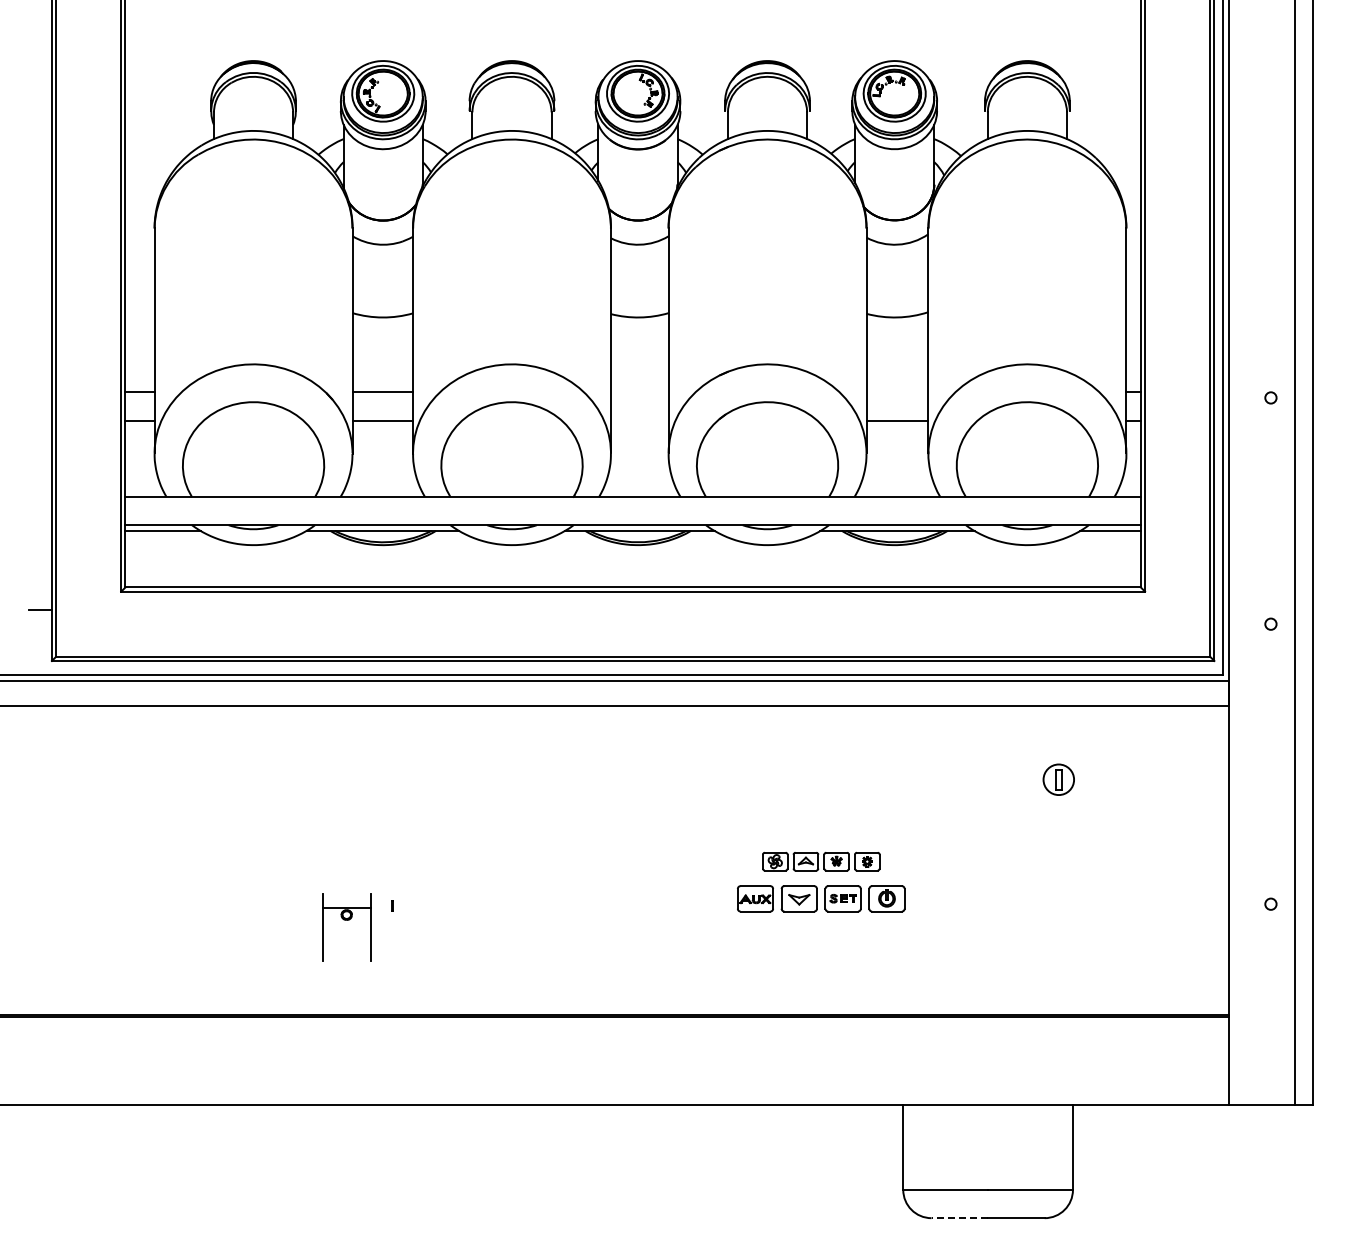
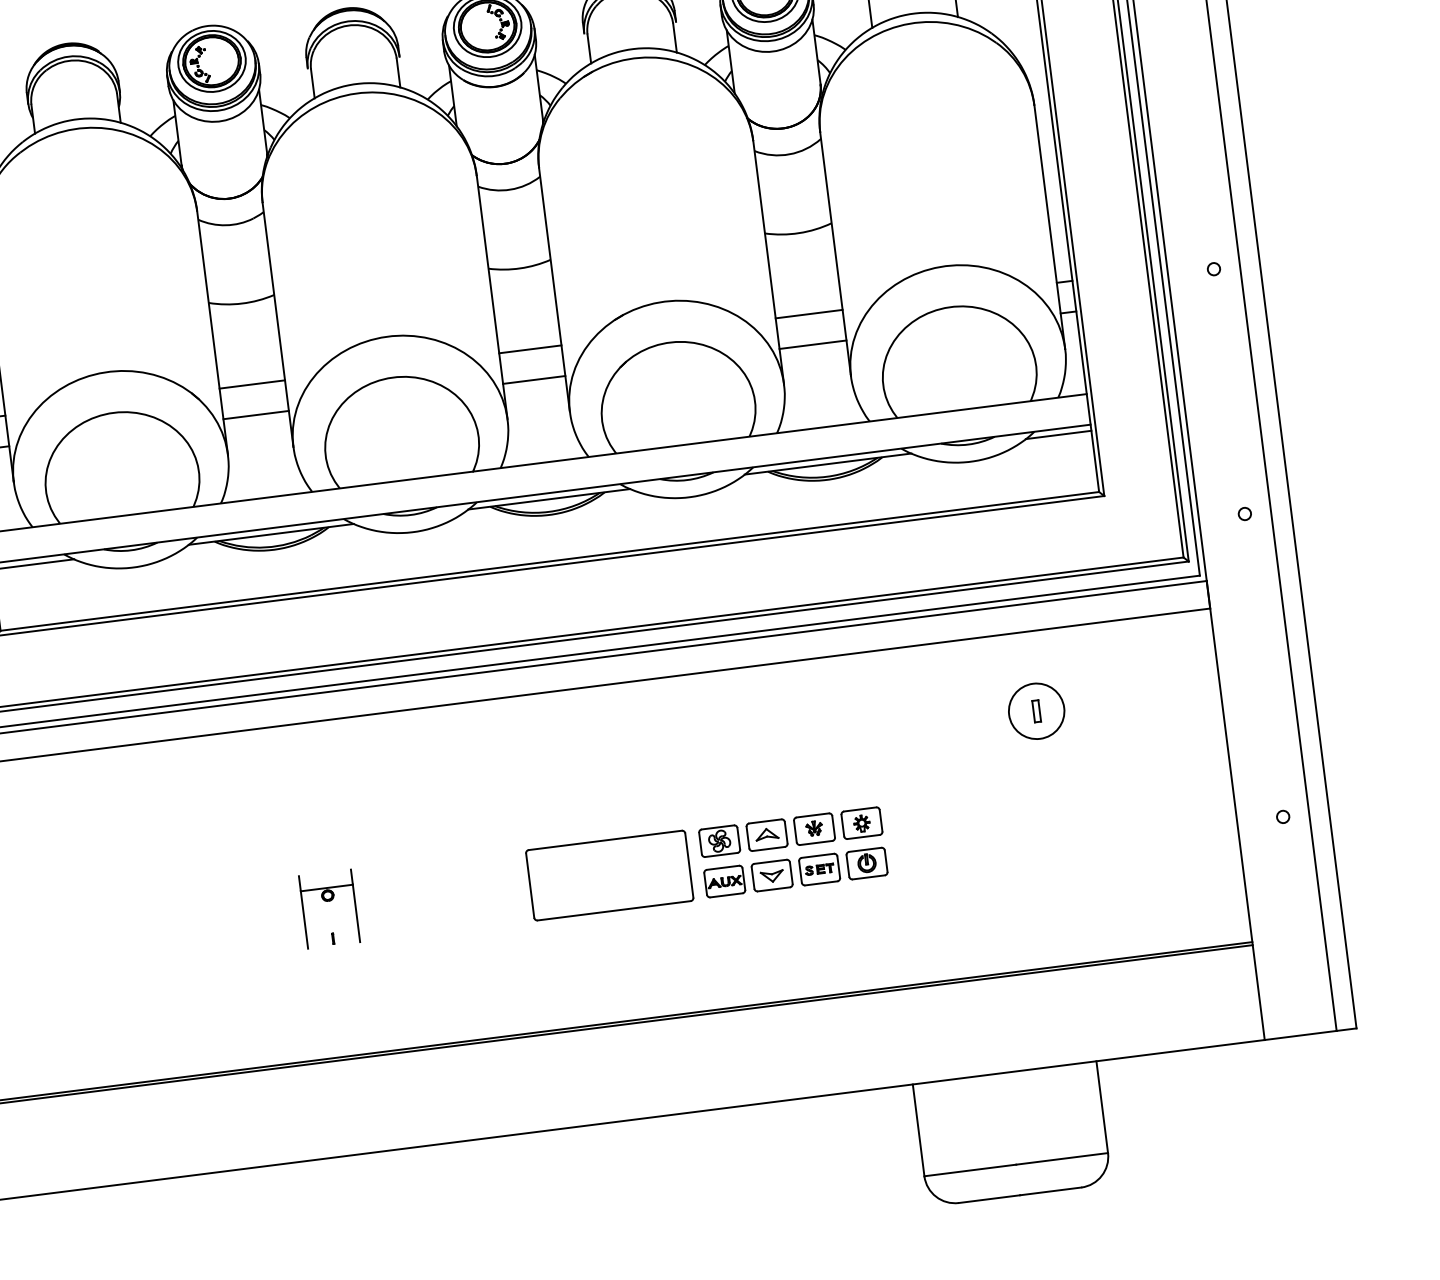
line: (639, 392) -> (530, 349), added
line: (897, 392) -> (809, 314), added
line: (639, 420) -> (533, 379), added
circle: (1058, 779) -> (1036, 711), size x1.67
part: (821, 861) -> (791, 832), size x1.43
part: (651, 879) -> (609, 874), added
part: (346, 920) -> (328, 901), moved
line: (959, 1218) -> (989, 1199), dashed -> solid

